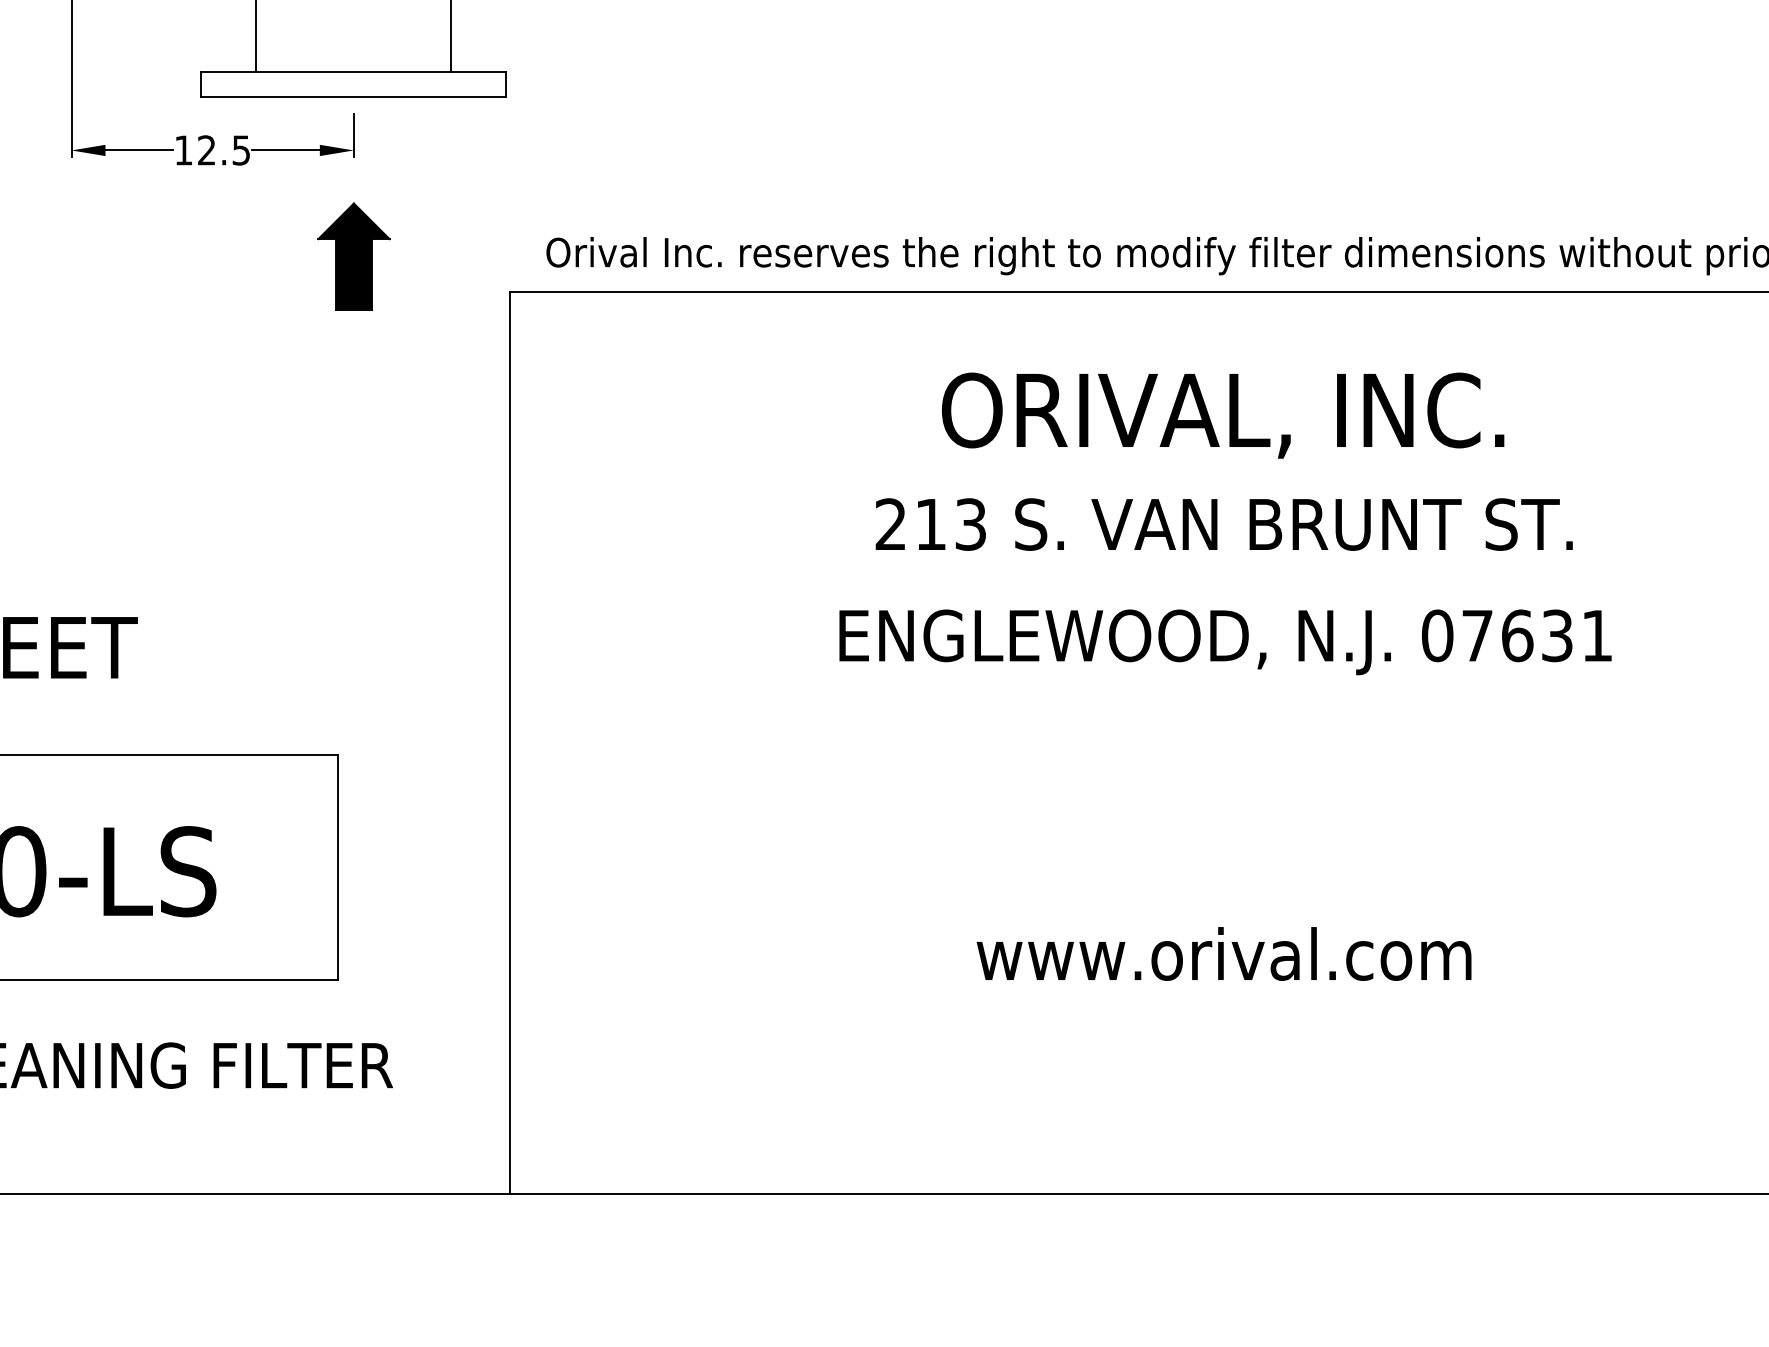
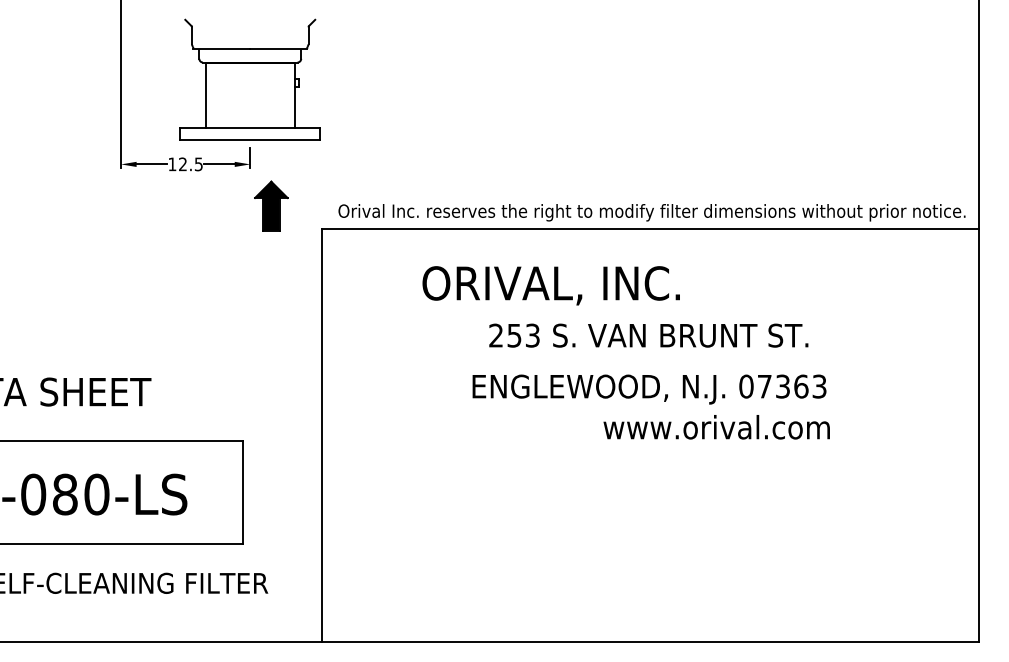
part: (354, 255) -> (271, 205), moved
text: (1221, 414) -> (550, 285), moved
text: (930, 524) -> (514, 335), 213 -> 253
text: (1557, 635) -> (801, 386), 07631 -> 07363
text: (1223, 954) -> (716, 427), moved

